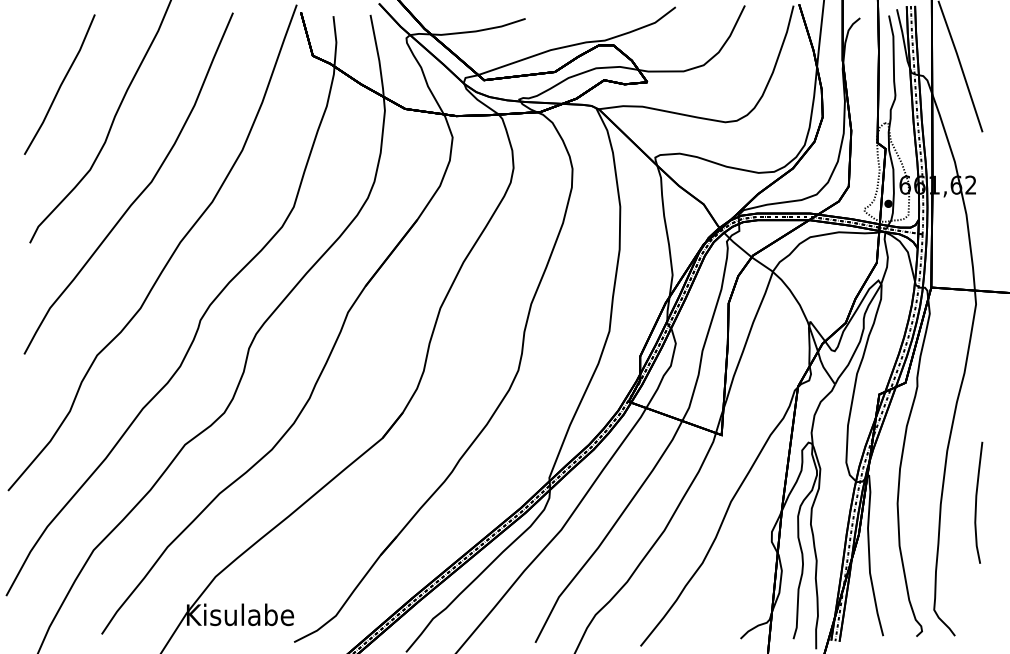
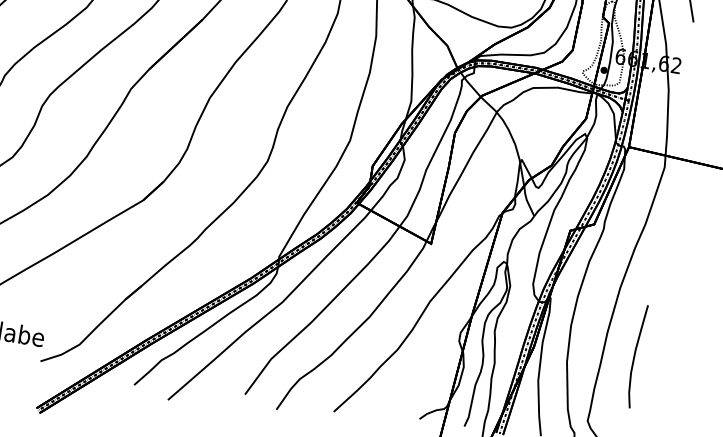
curve: (976, 502) -> (634, 355), moved

